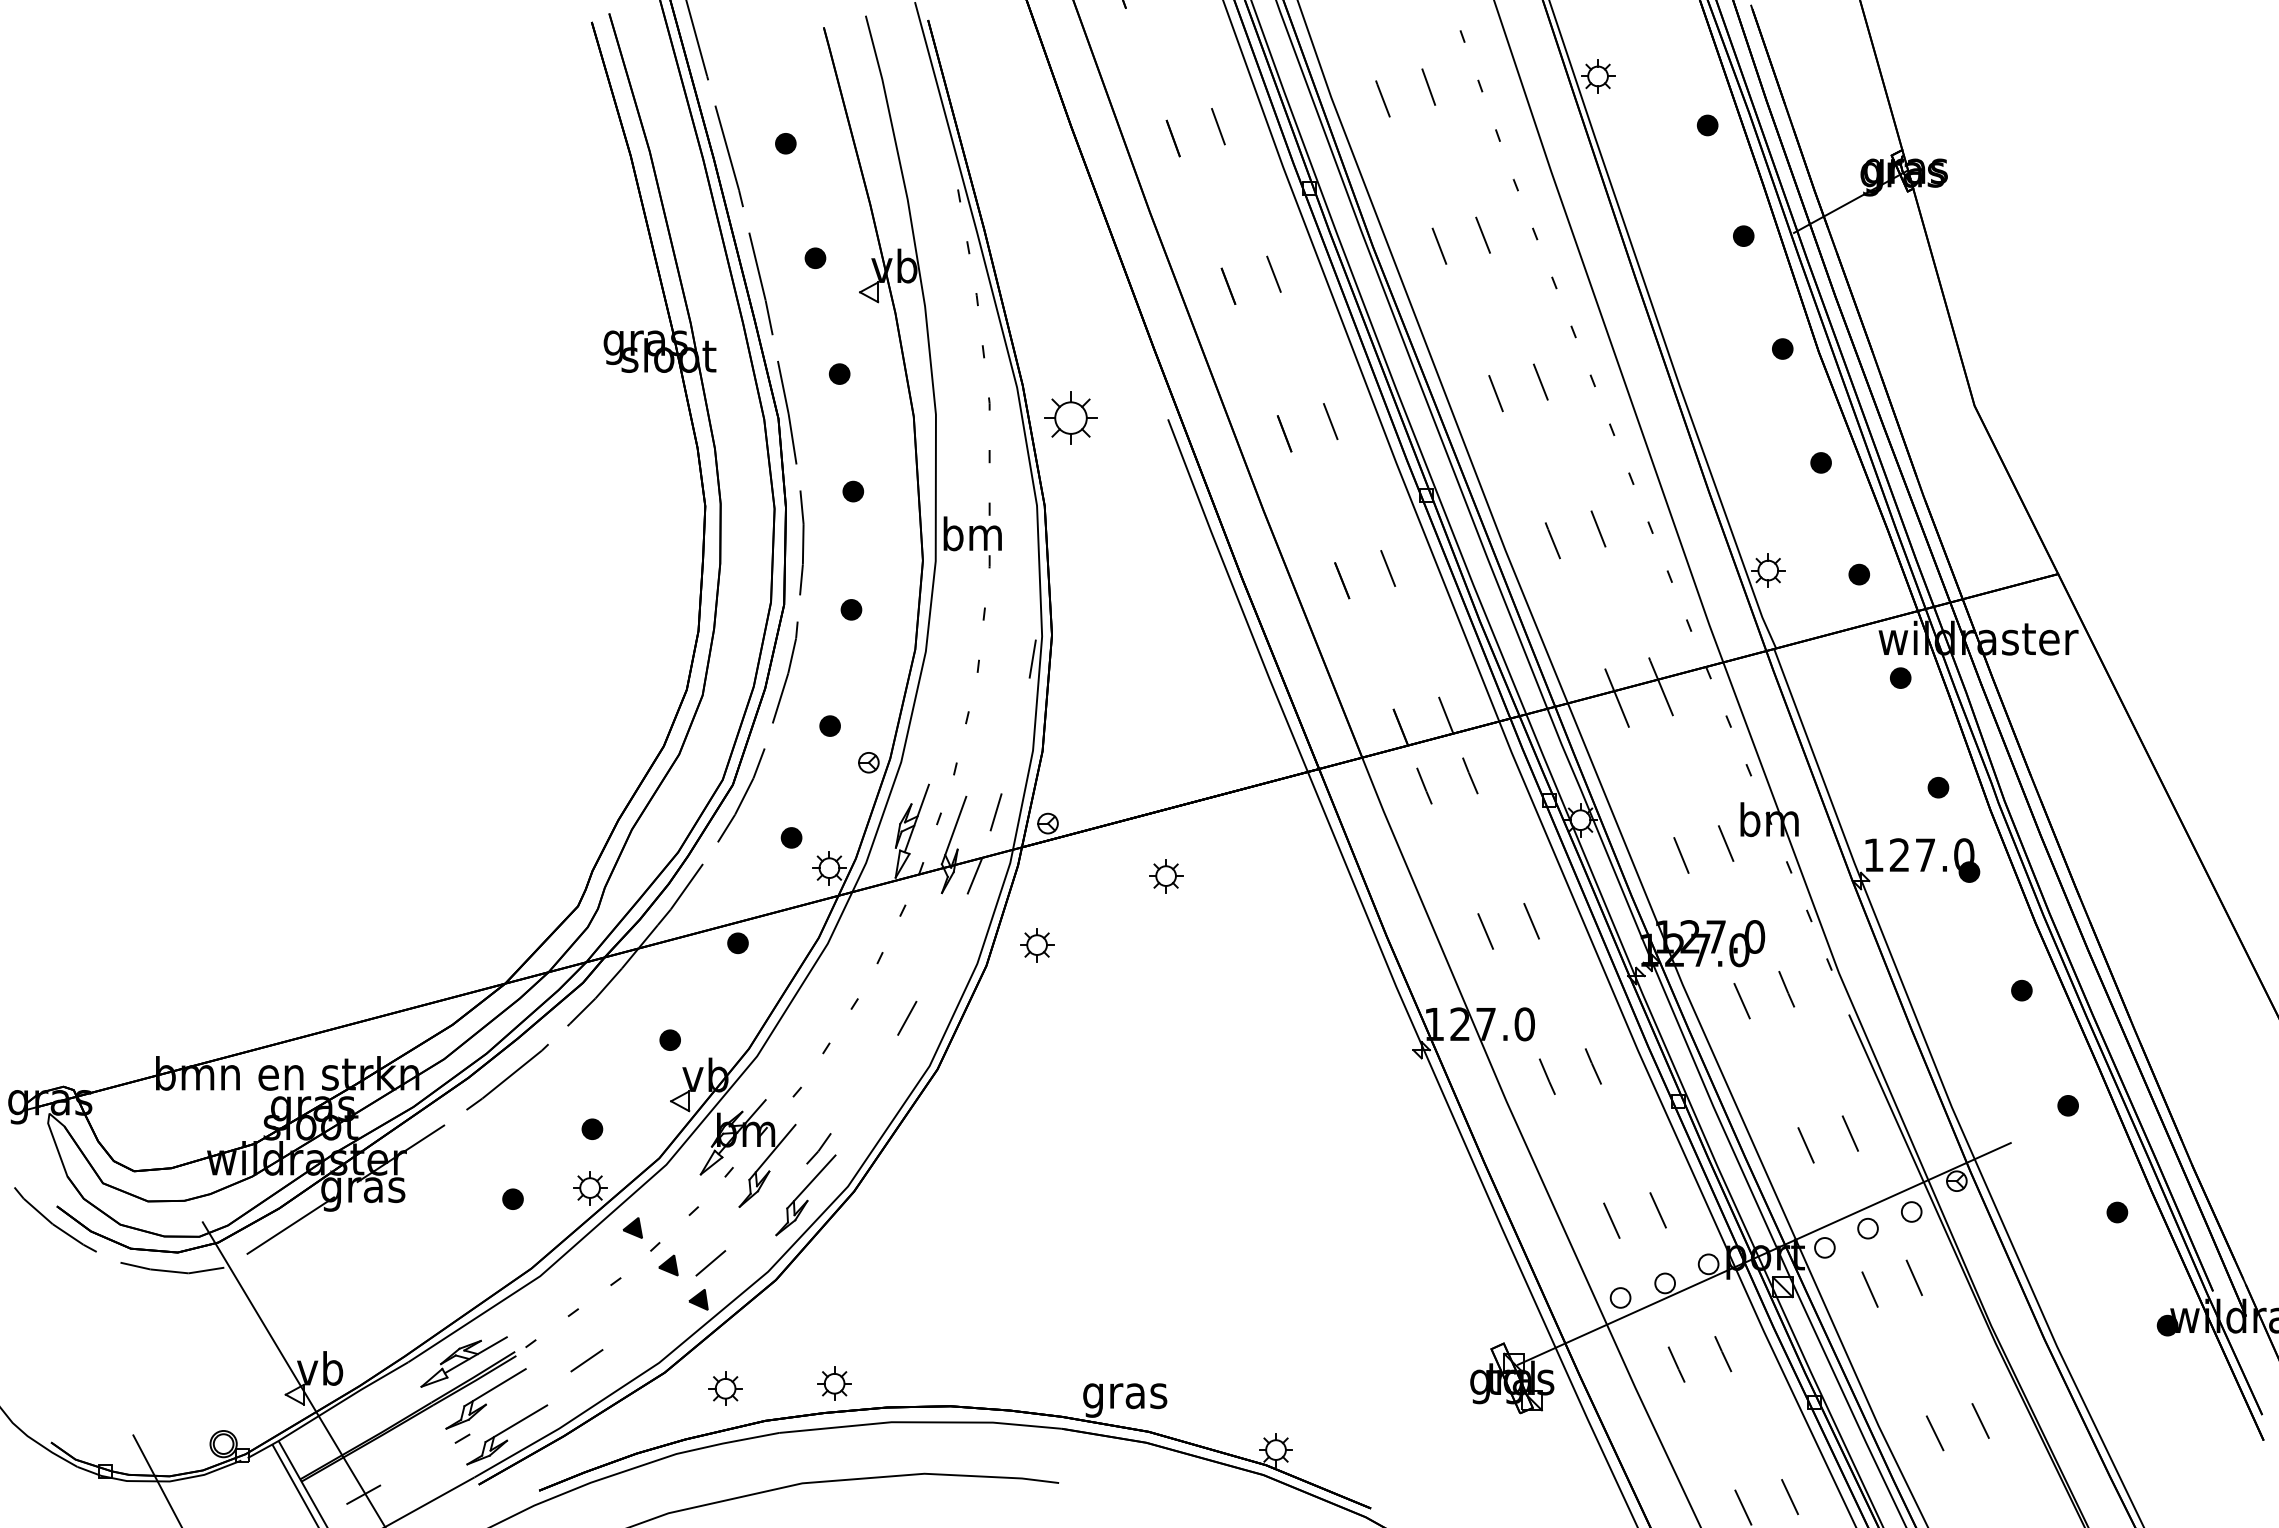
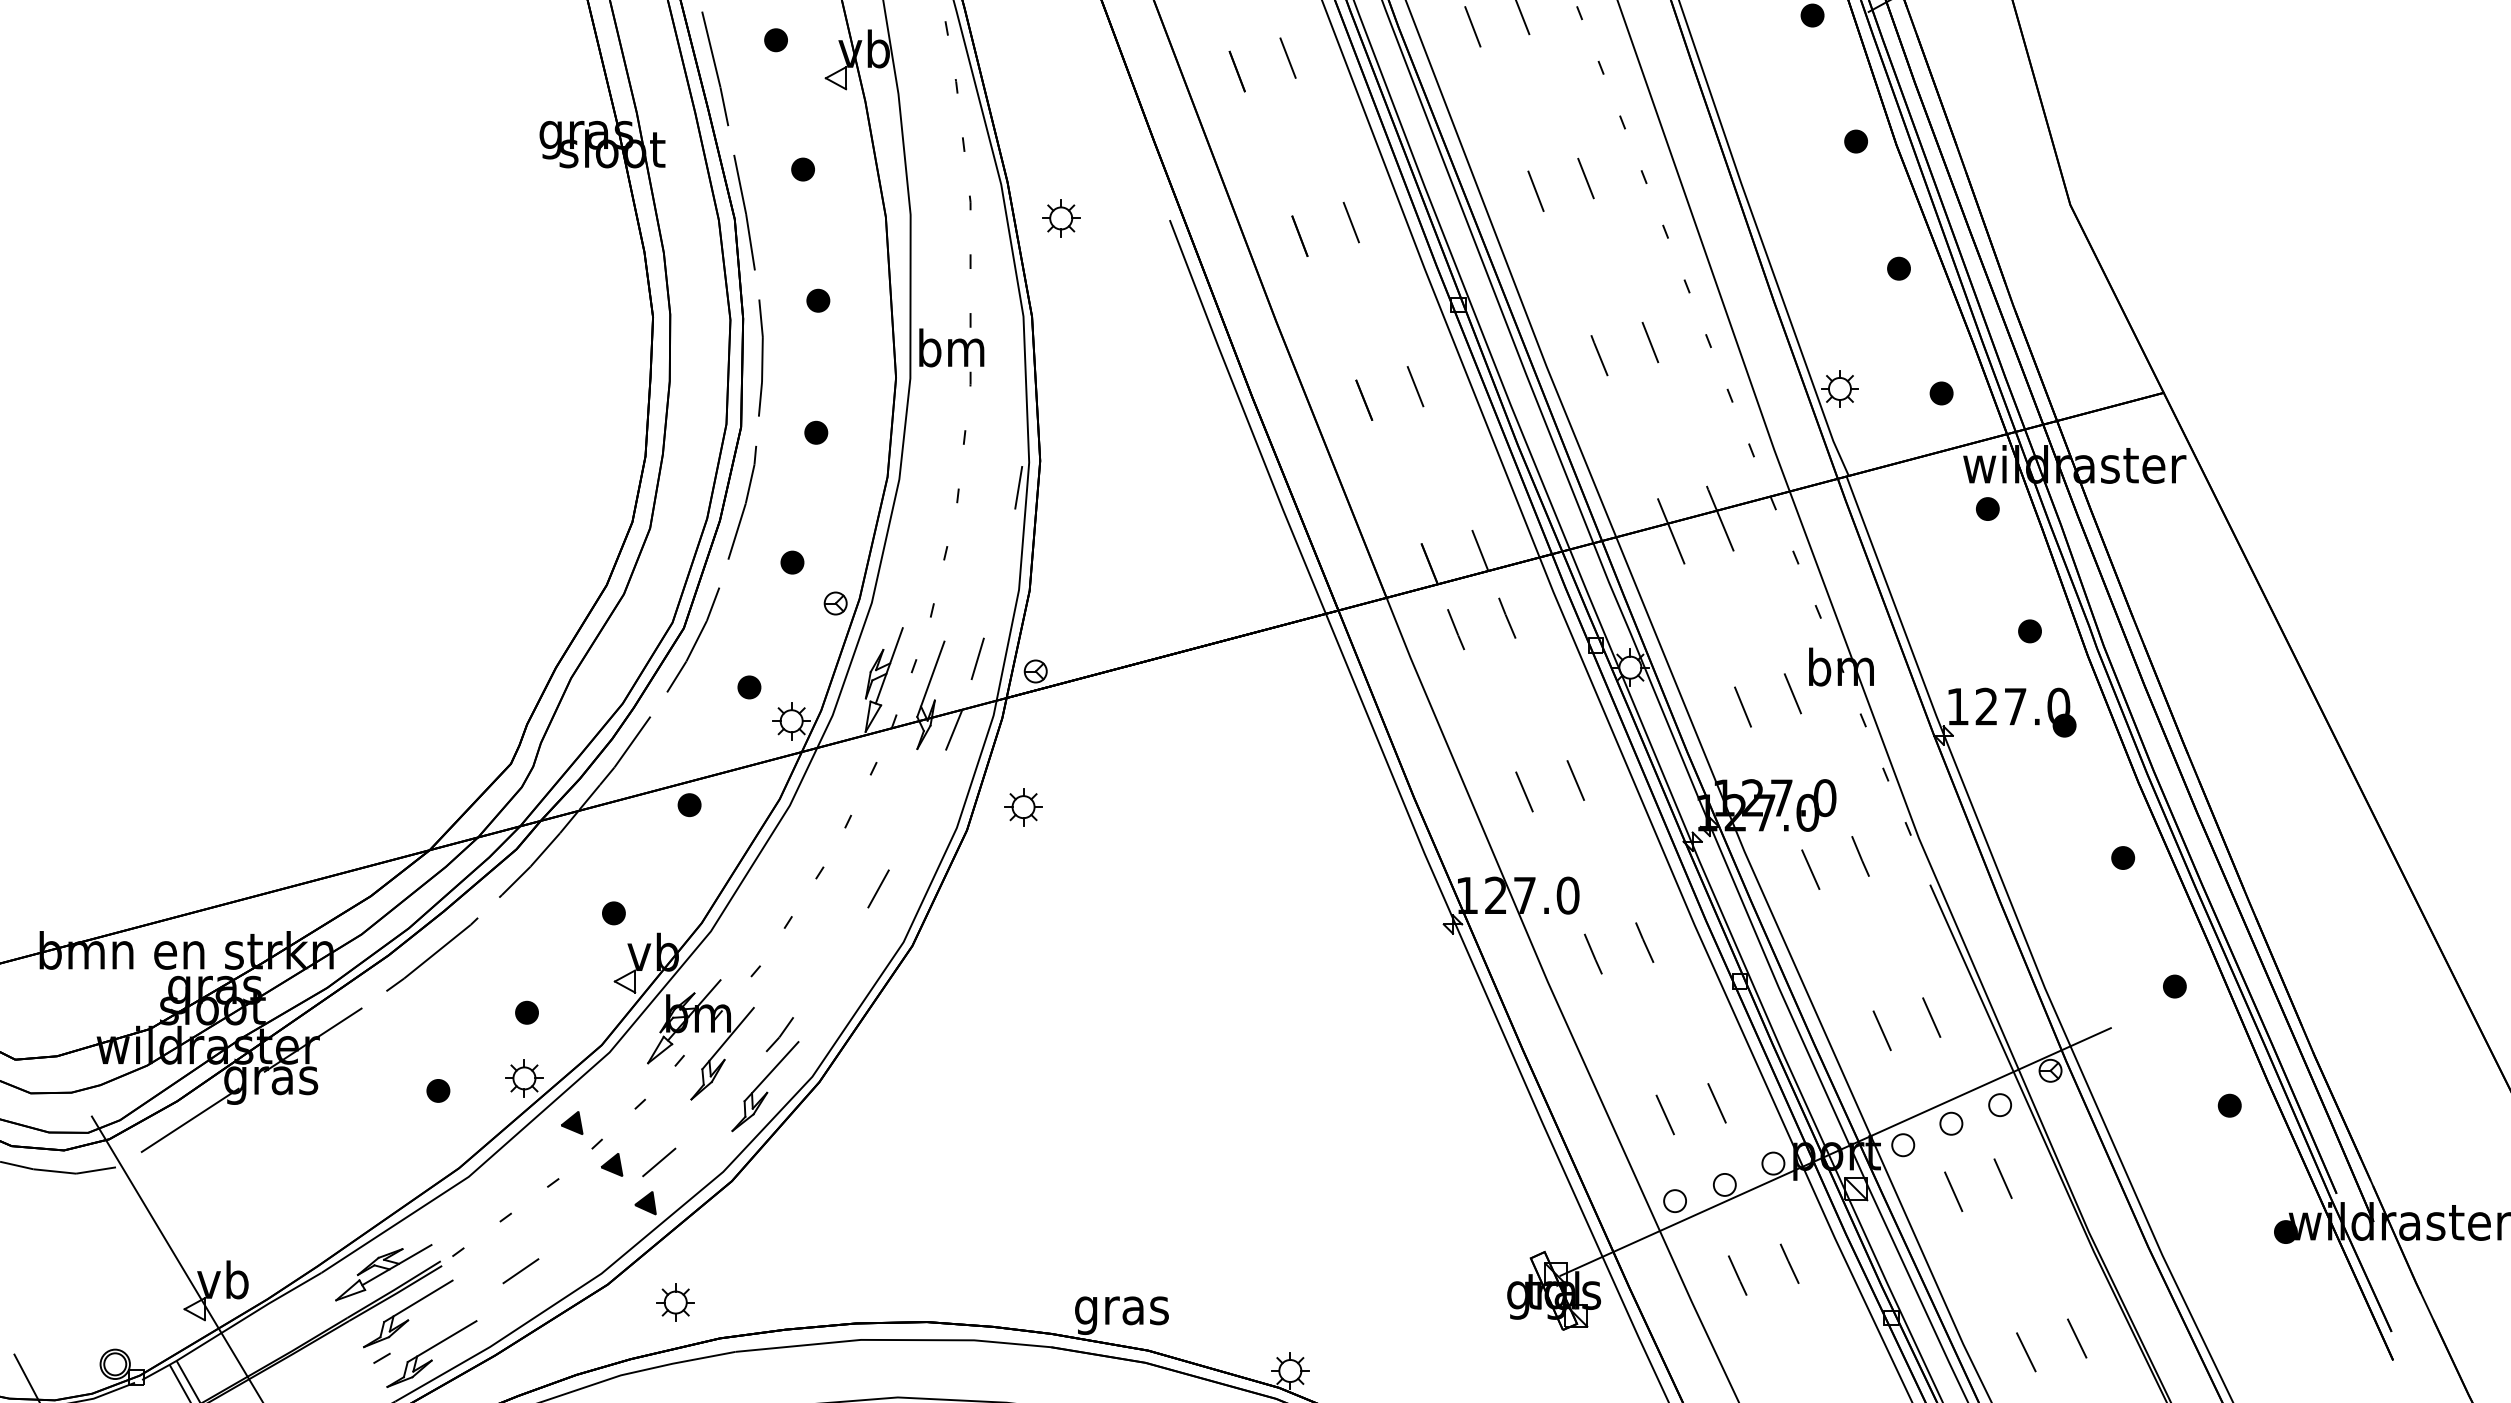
part: (1070, 417) -> (1060, 218), size x0.62
part: (1166, 876) -> (1168, 730), removed
part: (834, 1383) -> (797, 1296), removed

